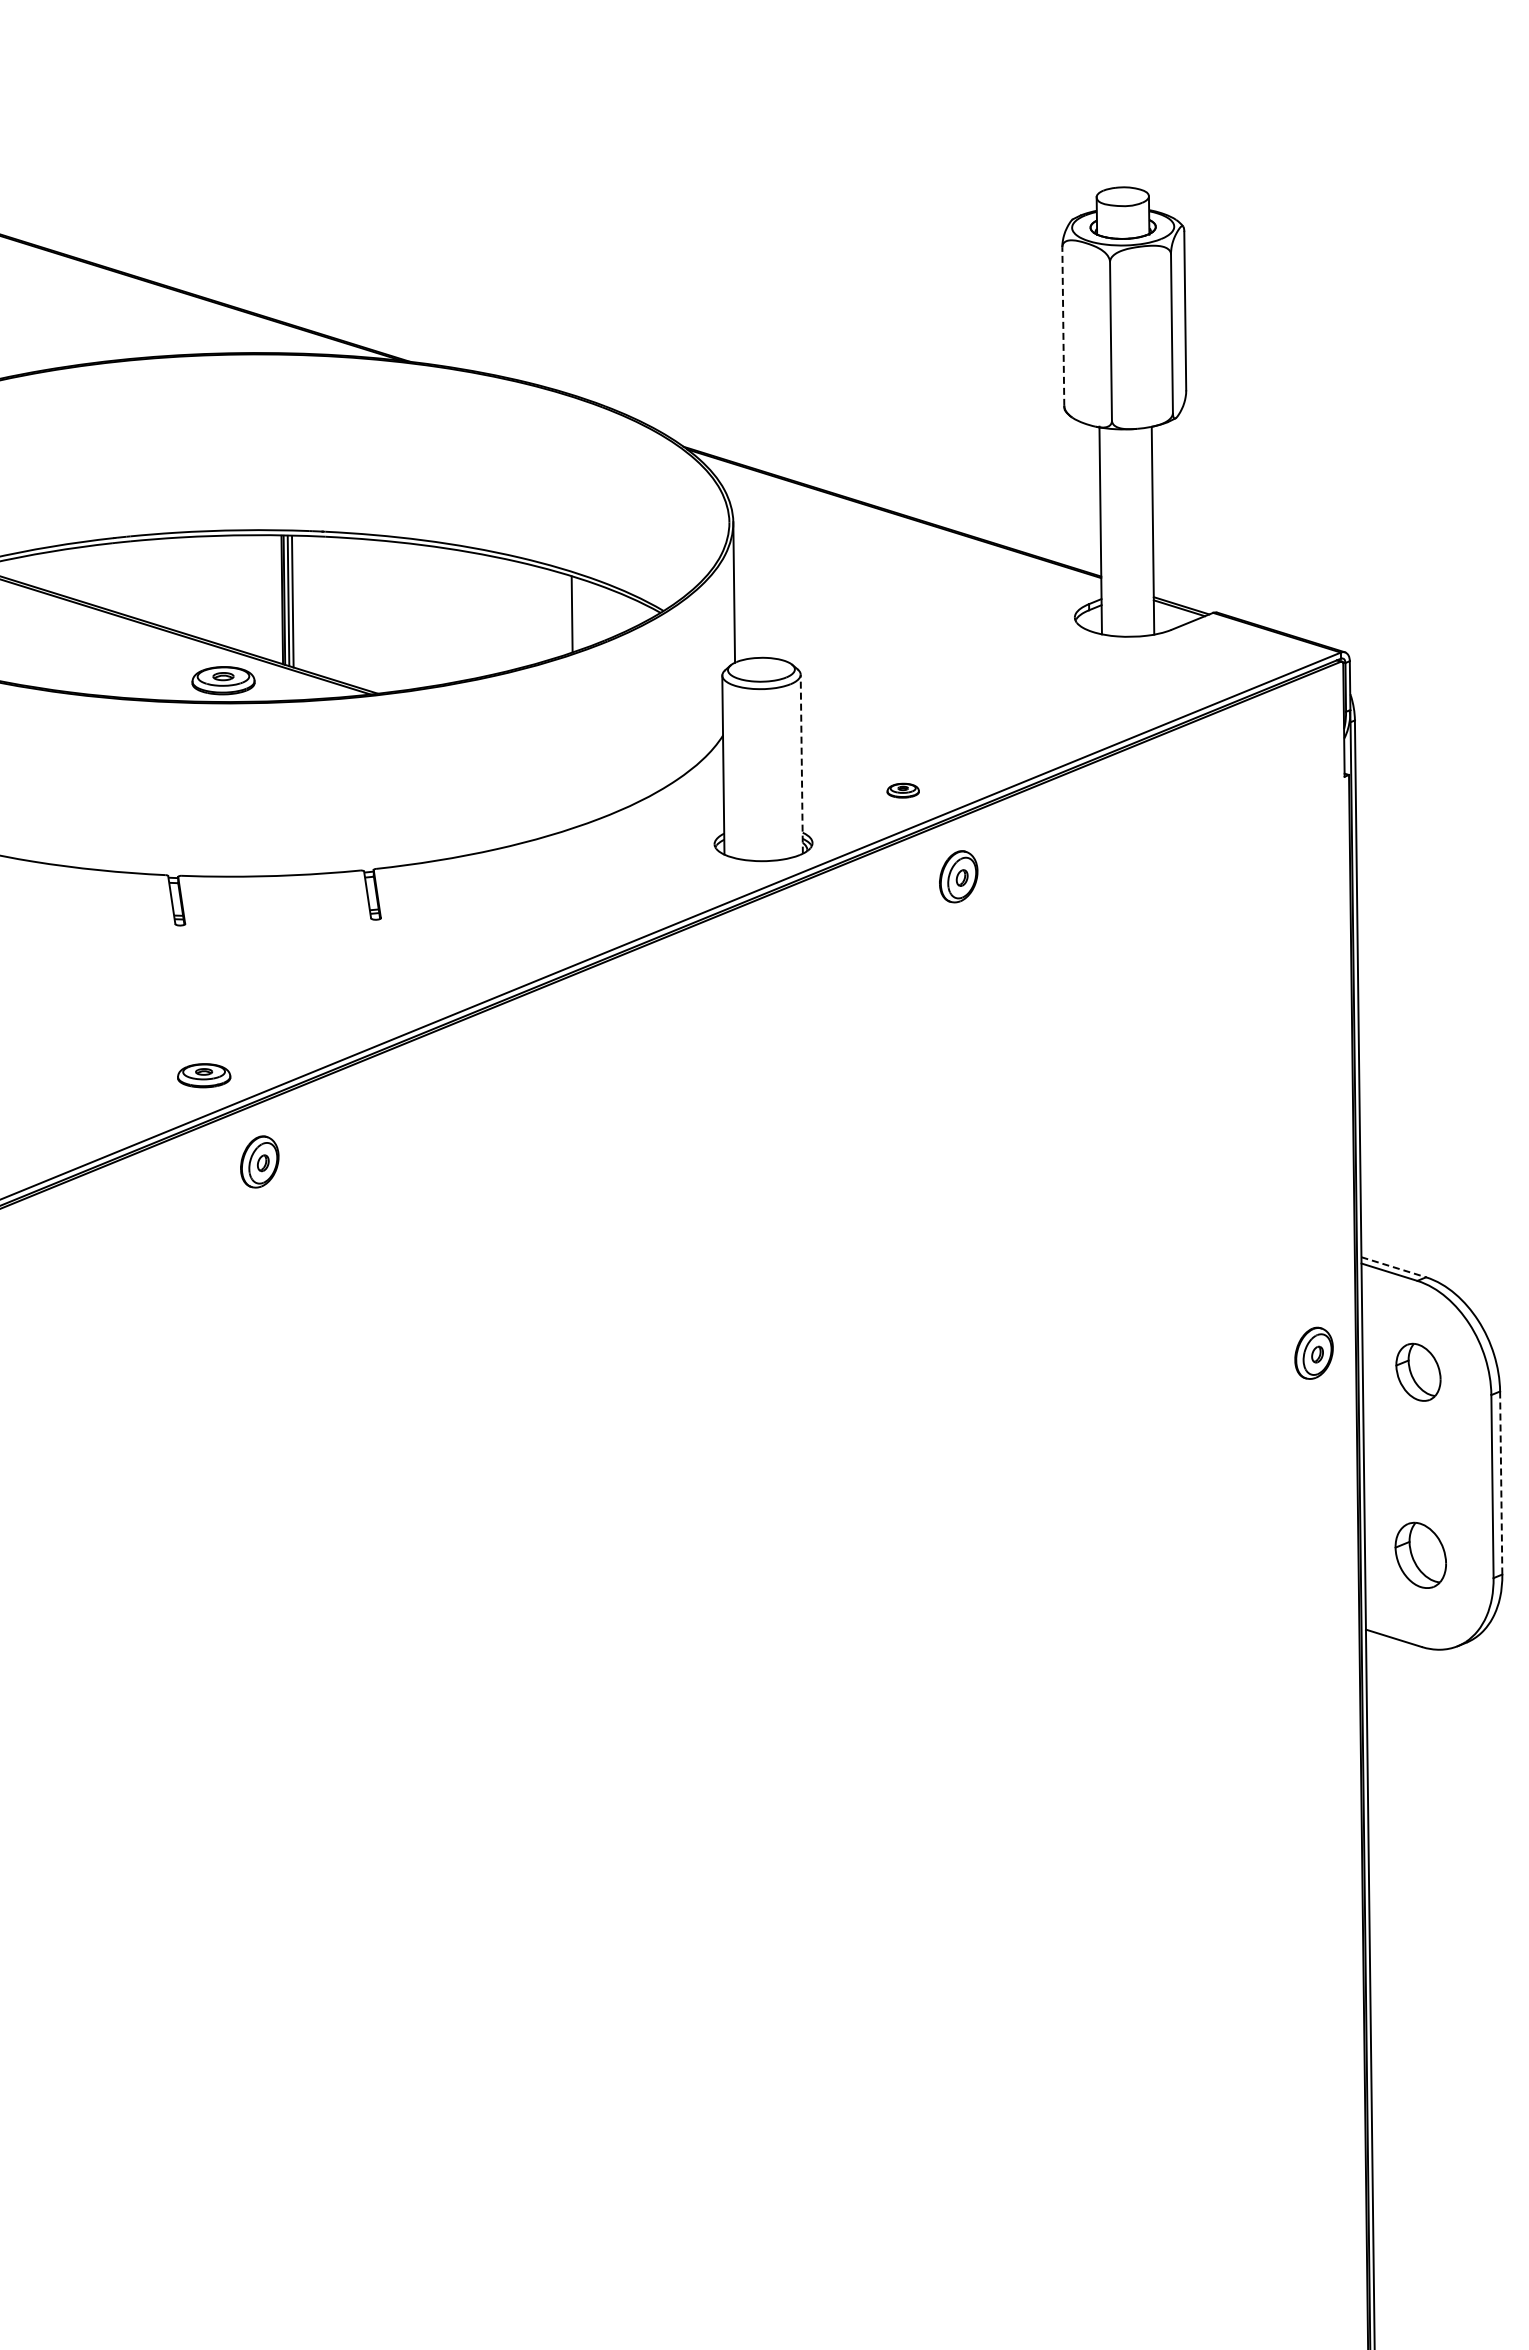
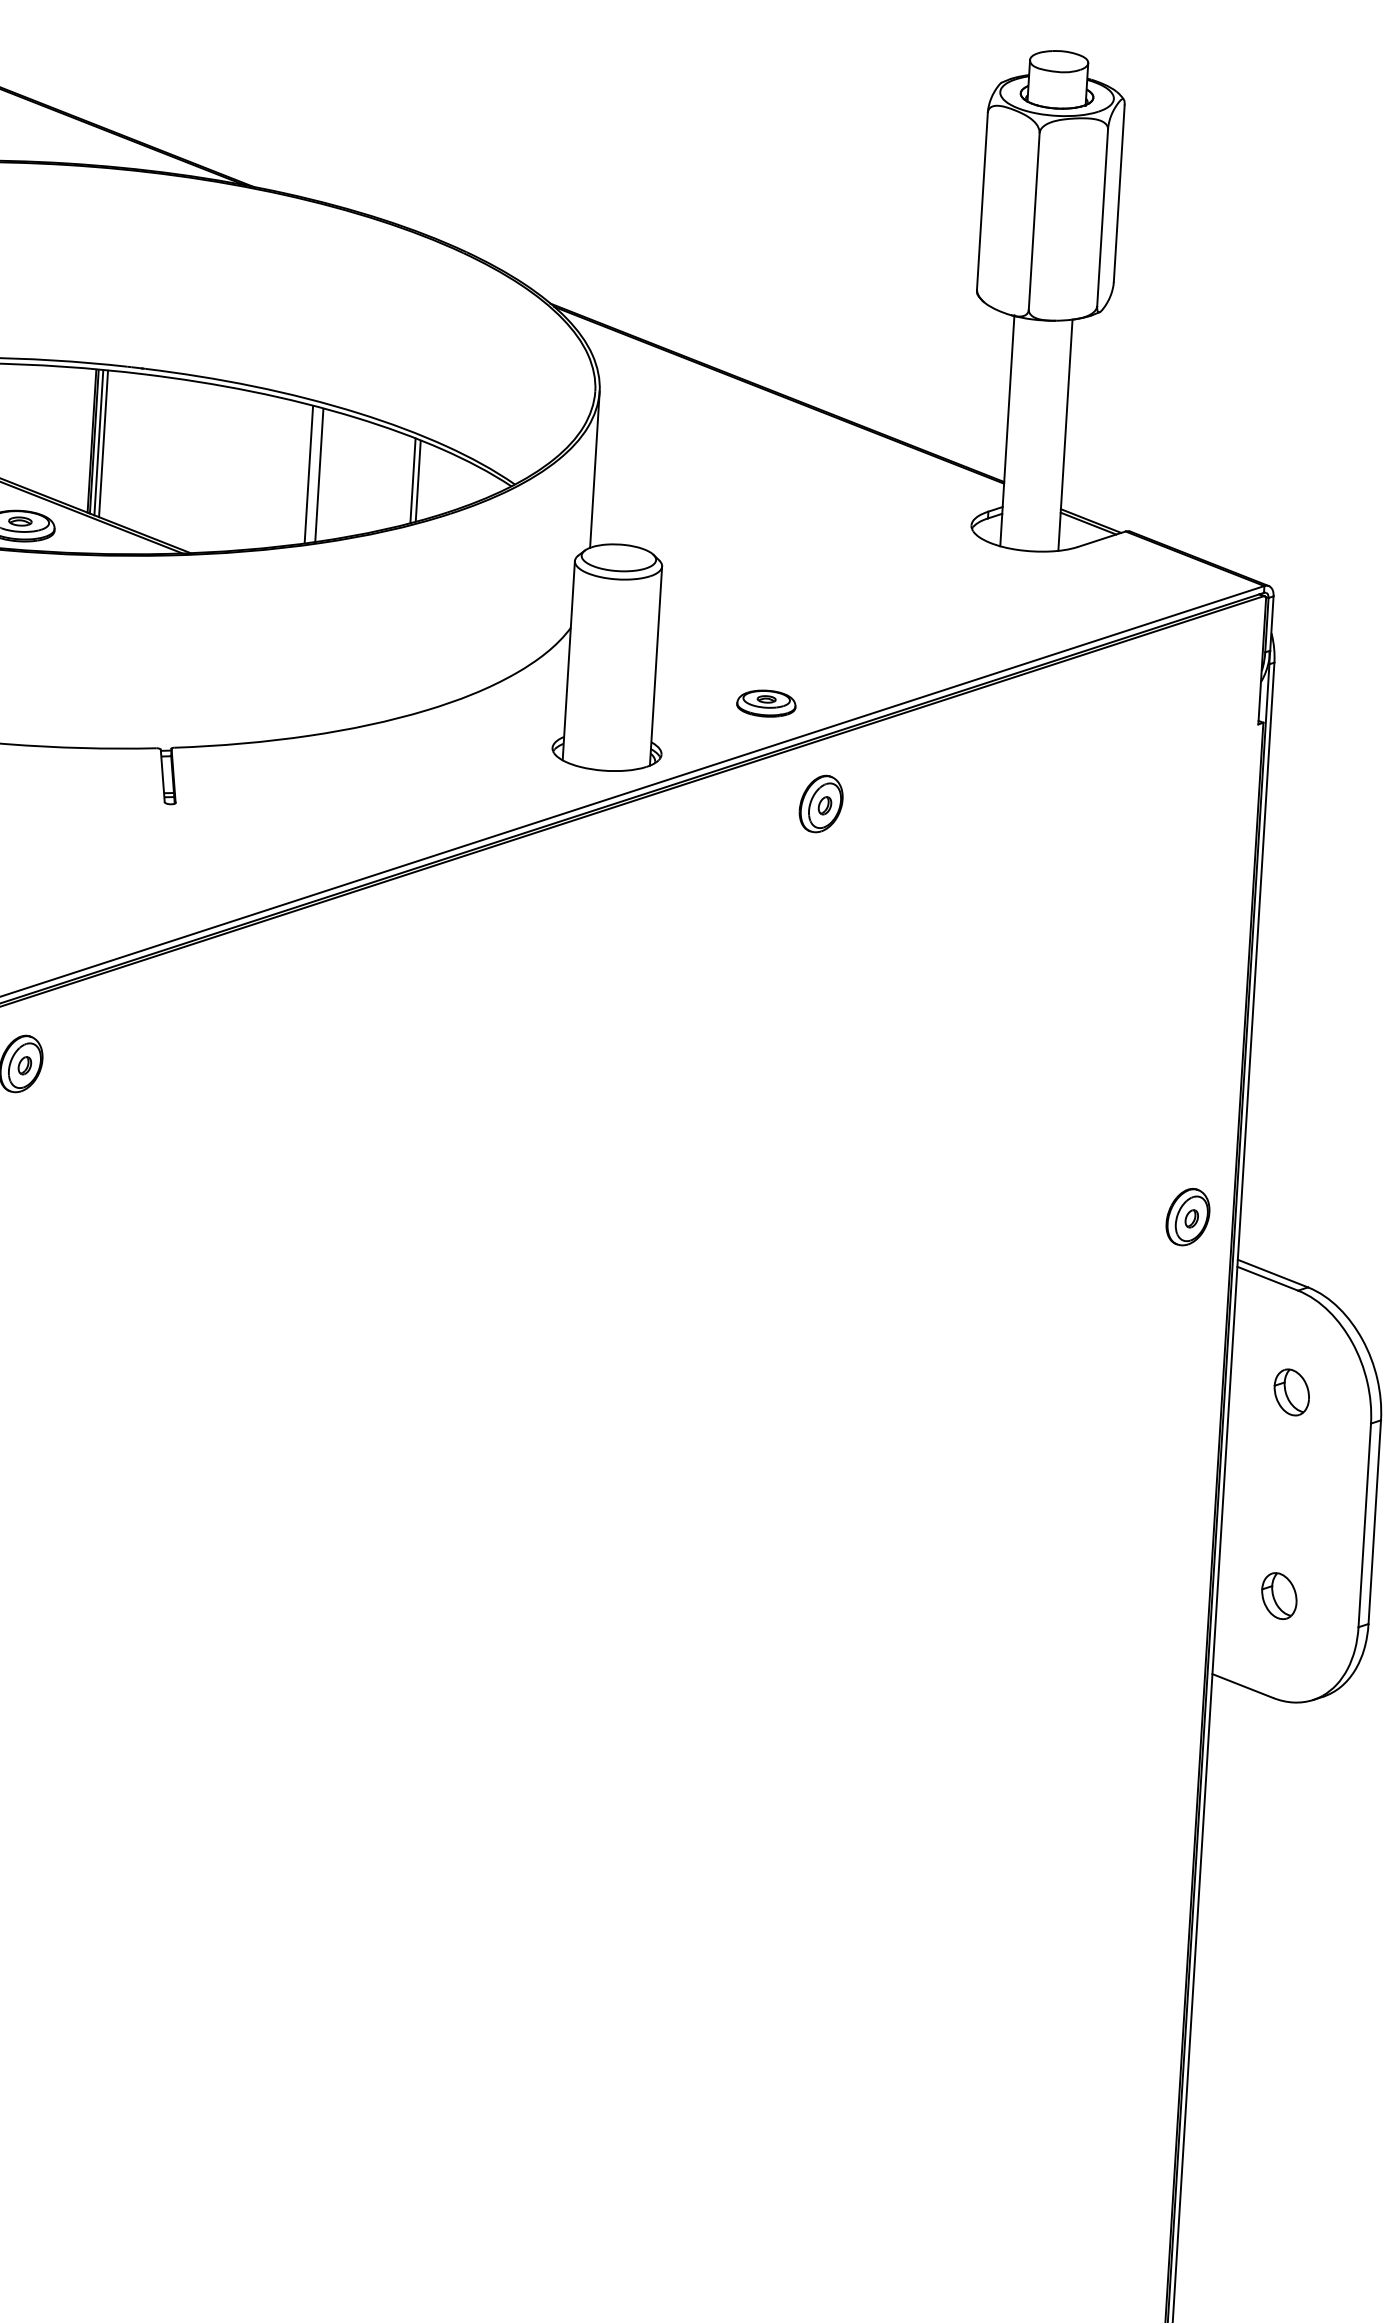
line: (1063, 326) -> (982, 200), dashed -> solid
line: (576, 614) -> (417, 481), added
line: (478, 615) -> (308, 474), added
line: (487, 615) -> (318, 475), added
line: (801, 763) -> (655, 665), dashed -> solid
part: (903, 790) -> (766, 703), size x1.67
line: (1393, 1267) -> (1272, 1273), dashed -> solid
part: (1313, 1352) -> (1187, 1216), moved
part: (1418, 1372) -> (1291, 1392), size x0.71
line: (1501, 1483) -> (1375, 1522), dashed -> solid
part: (1420, 1555) -> (1279, 1596), size x0.62

